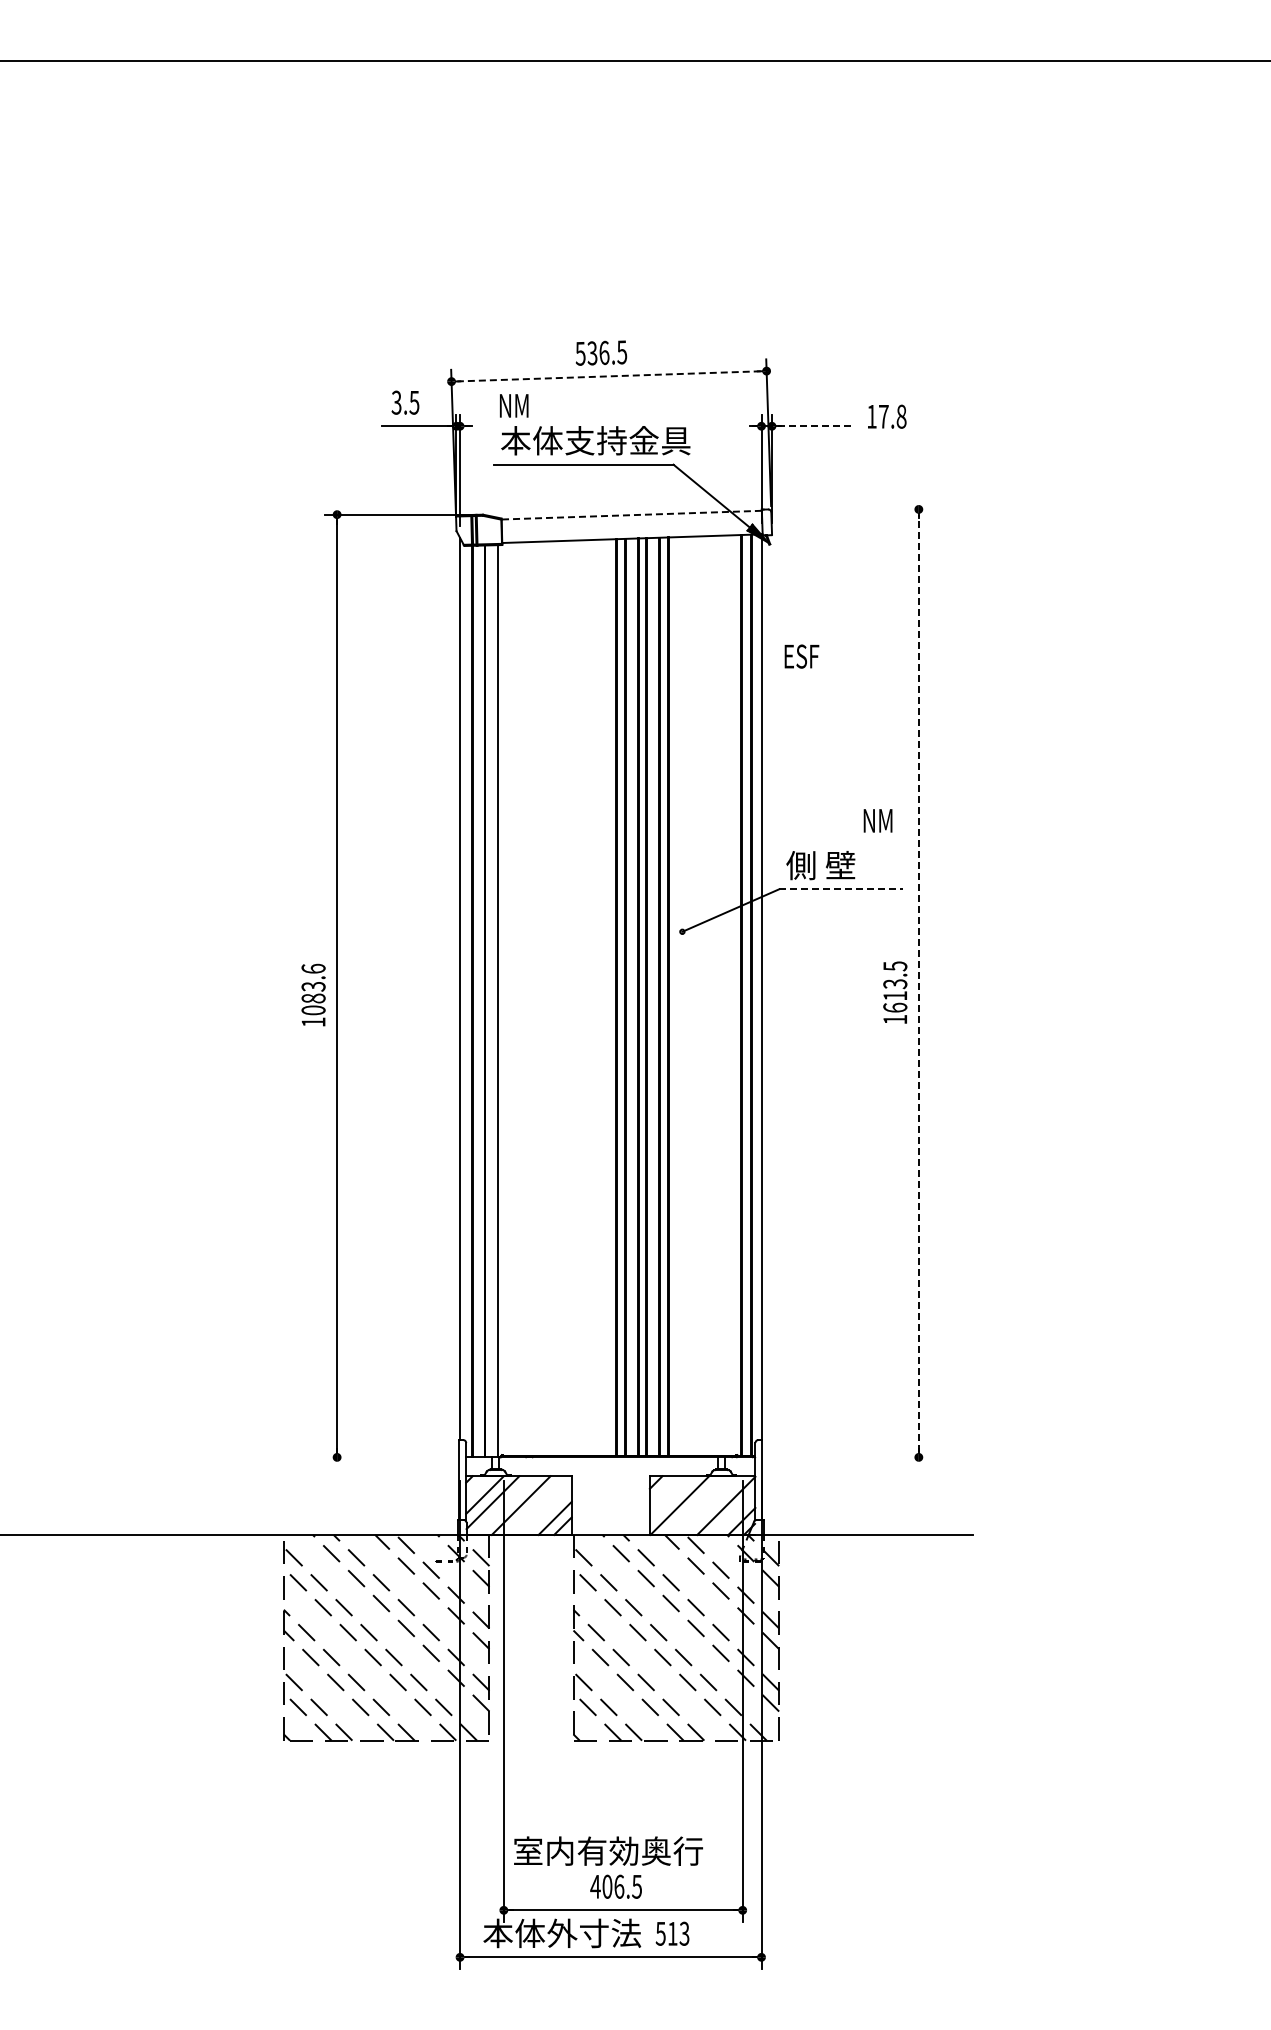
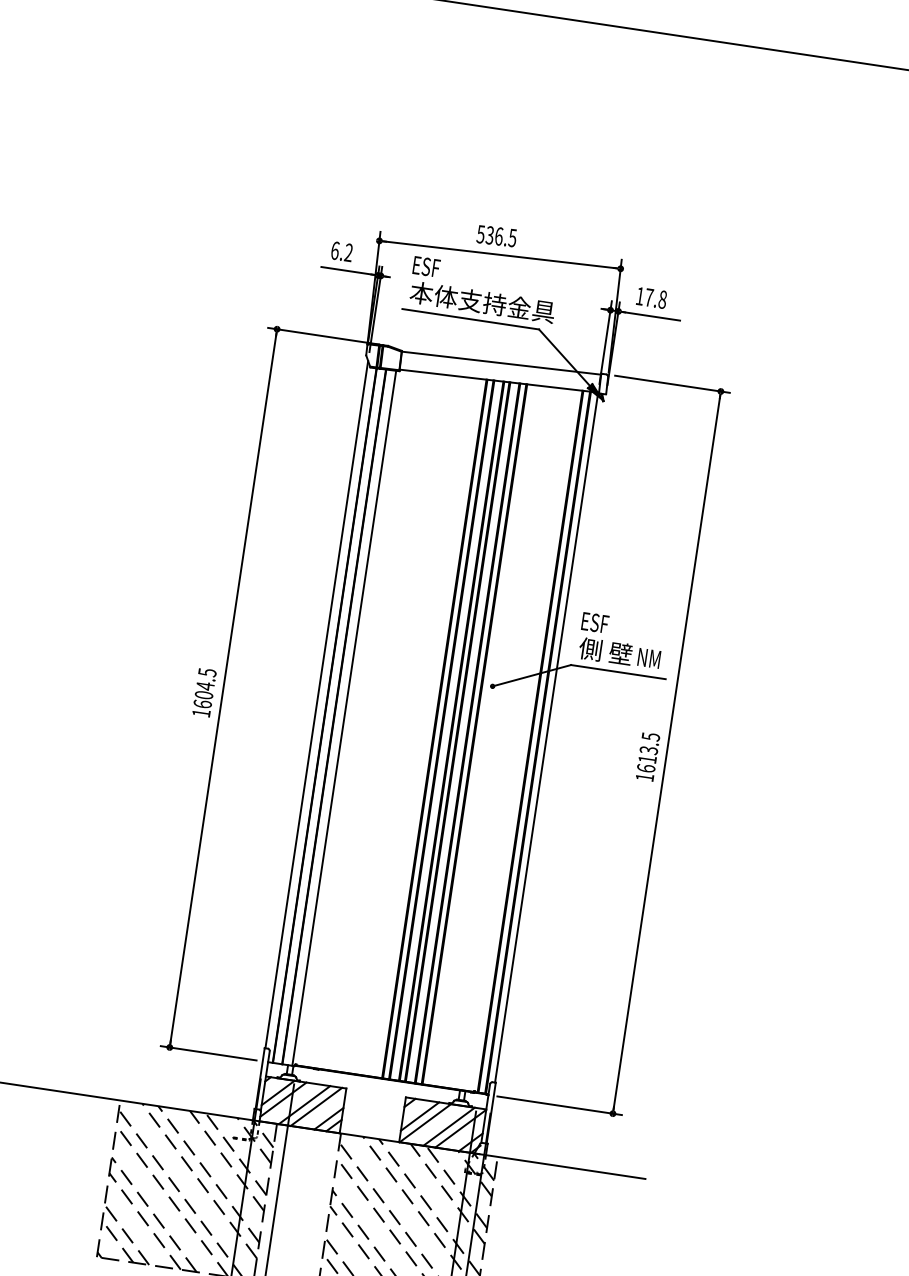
line: (609, 376) -> (500, 255), dashed -> solid
text: (405, 402) -> (341, 251), 3.5 -> 6.2
text: (517, 405) -> (426, 266), NM -> ESF
text: (887, 416) -> (652, 297), moved
line: (815, 426) -> (651, 316), dashed -> solid
line: (855, 509) -> (672, 384), added
line: (631, 515) -> (501, 363), dashed -> solid
text: (801, 656) -> (594, 622), moved
text: (877, 820) -> (648, 658), moved
line: (841, 889) -> (618, 672), dashed -> solid
line: (918, 982) -> (666, 751), dashed -> solid
text: (313, 989) -> (205, 688), 1083.6 -> 1604.5
line: (388, 1457) -> (208, 1053), added
line: (848, 1457) -> (559, 1105), added
line: (671, 1498) -> (419, 1116), added
line: (536, 1505) -> (316, 1106), added
line: (710, 1505) -> (448, 1126), added

